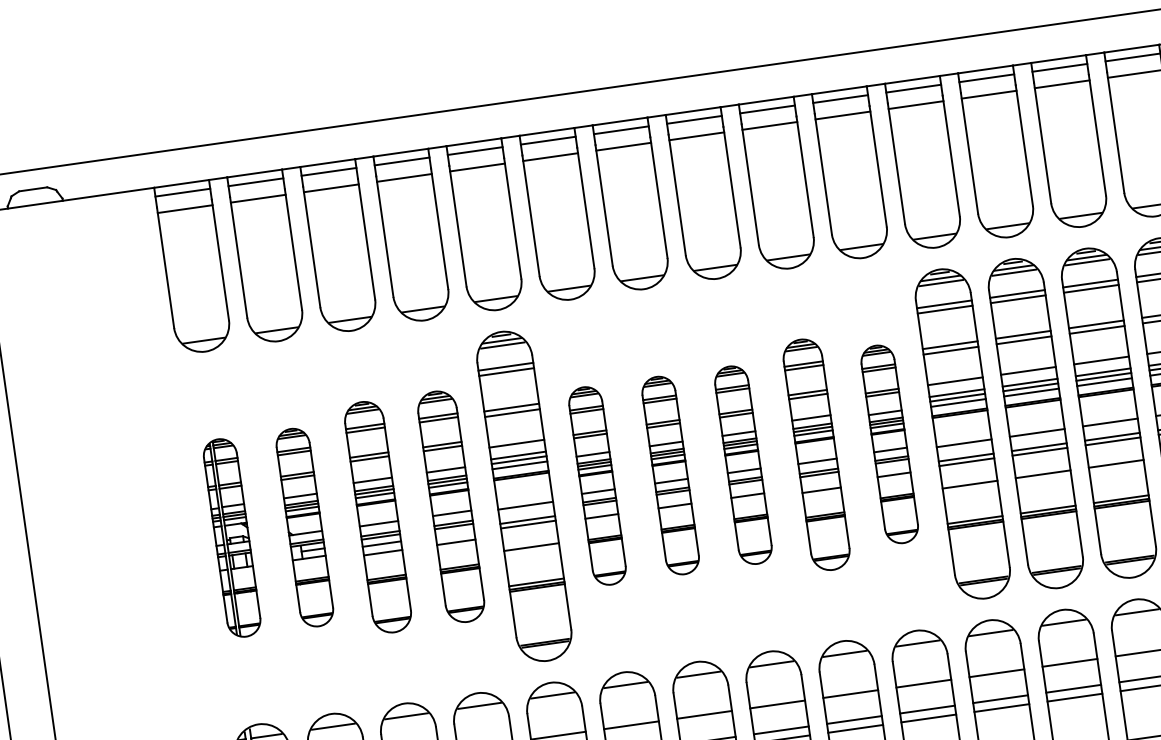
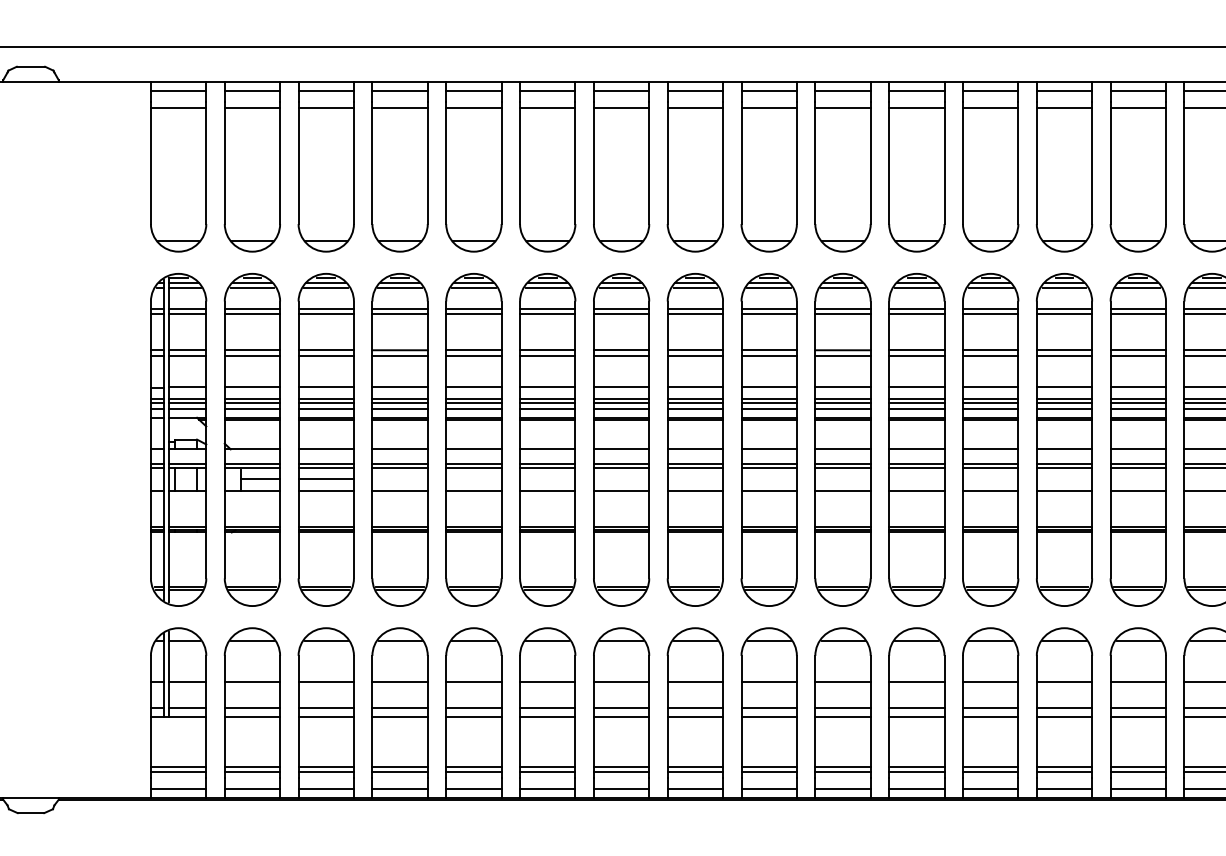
part: (889, 444) -> (842, 439), size x1.67
part: (815, 454) -> (768, 439), size x1.43
part: (742, 464) -> (694, 439), size x1.67
part: (670, 475) -> (621, 439), size x1.67
part: (597, 485) -> (547, 439), size x1.67
part: (450, 506) -> (399, 439), size x1.43
part: (377, 516) -> (325, 439), size x1.43
part: (304, 527) -> (251, 439), size x1.67
part: (231, 537) -> (178, 439), size x1.67

